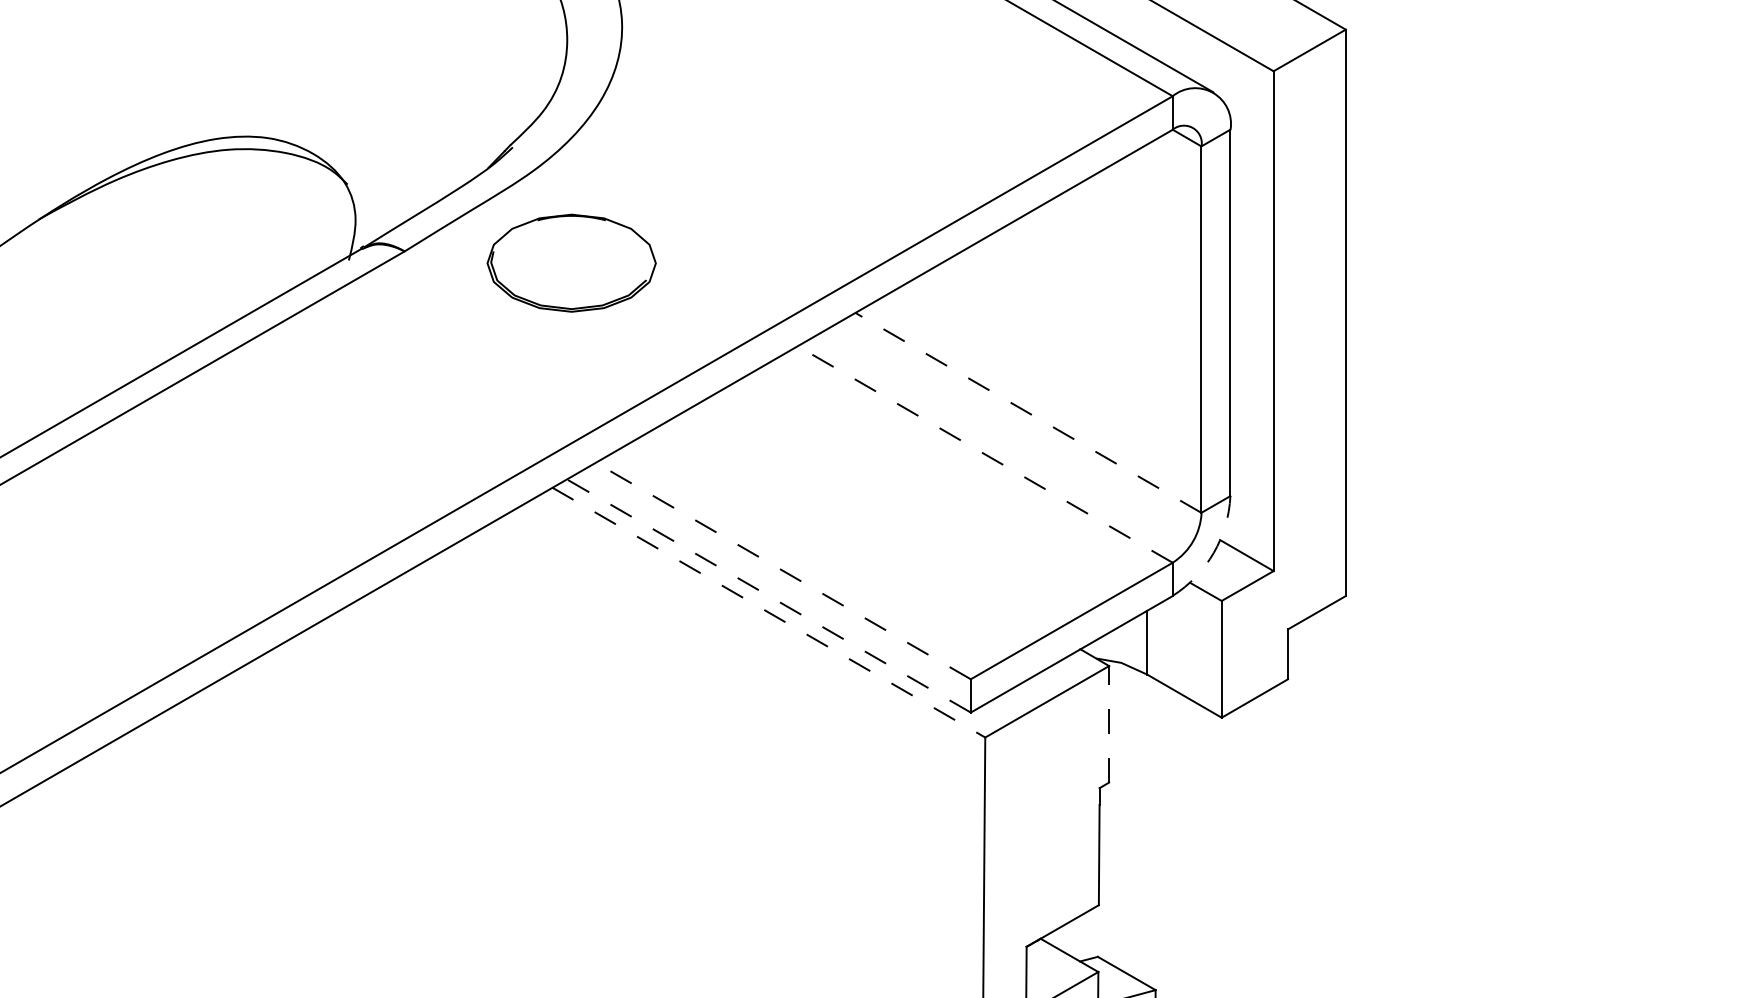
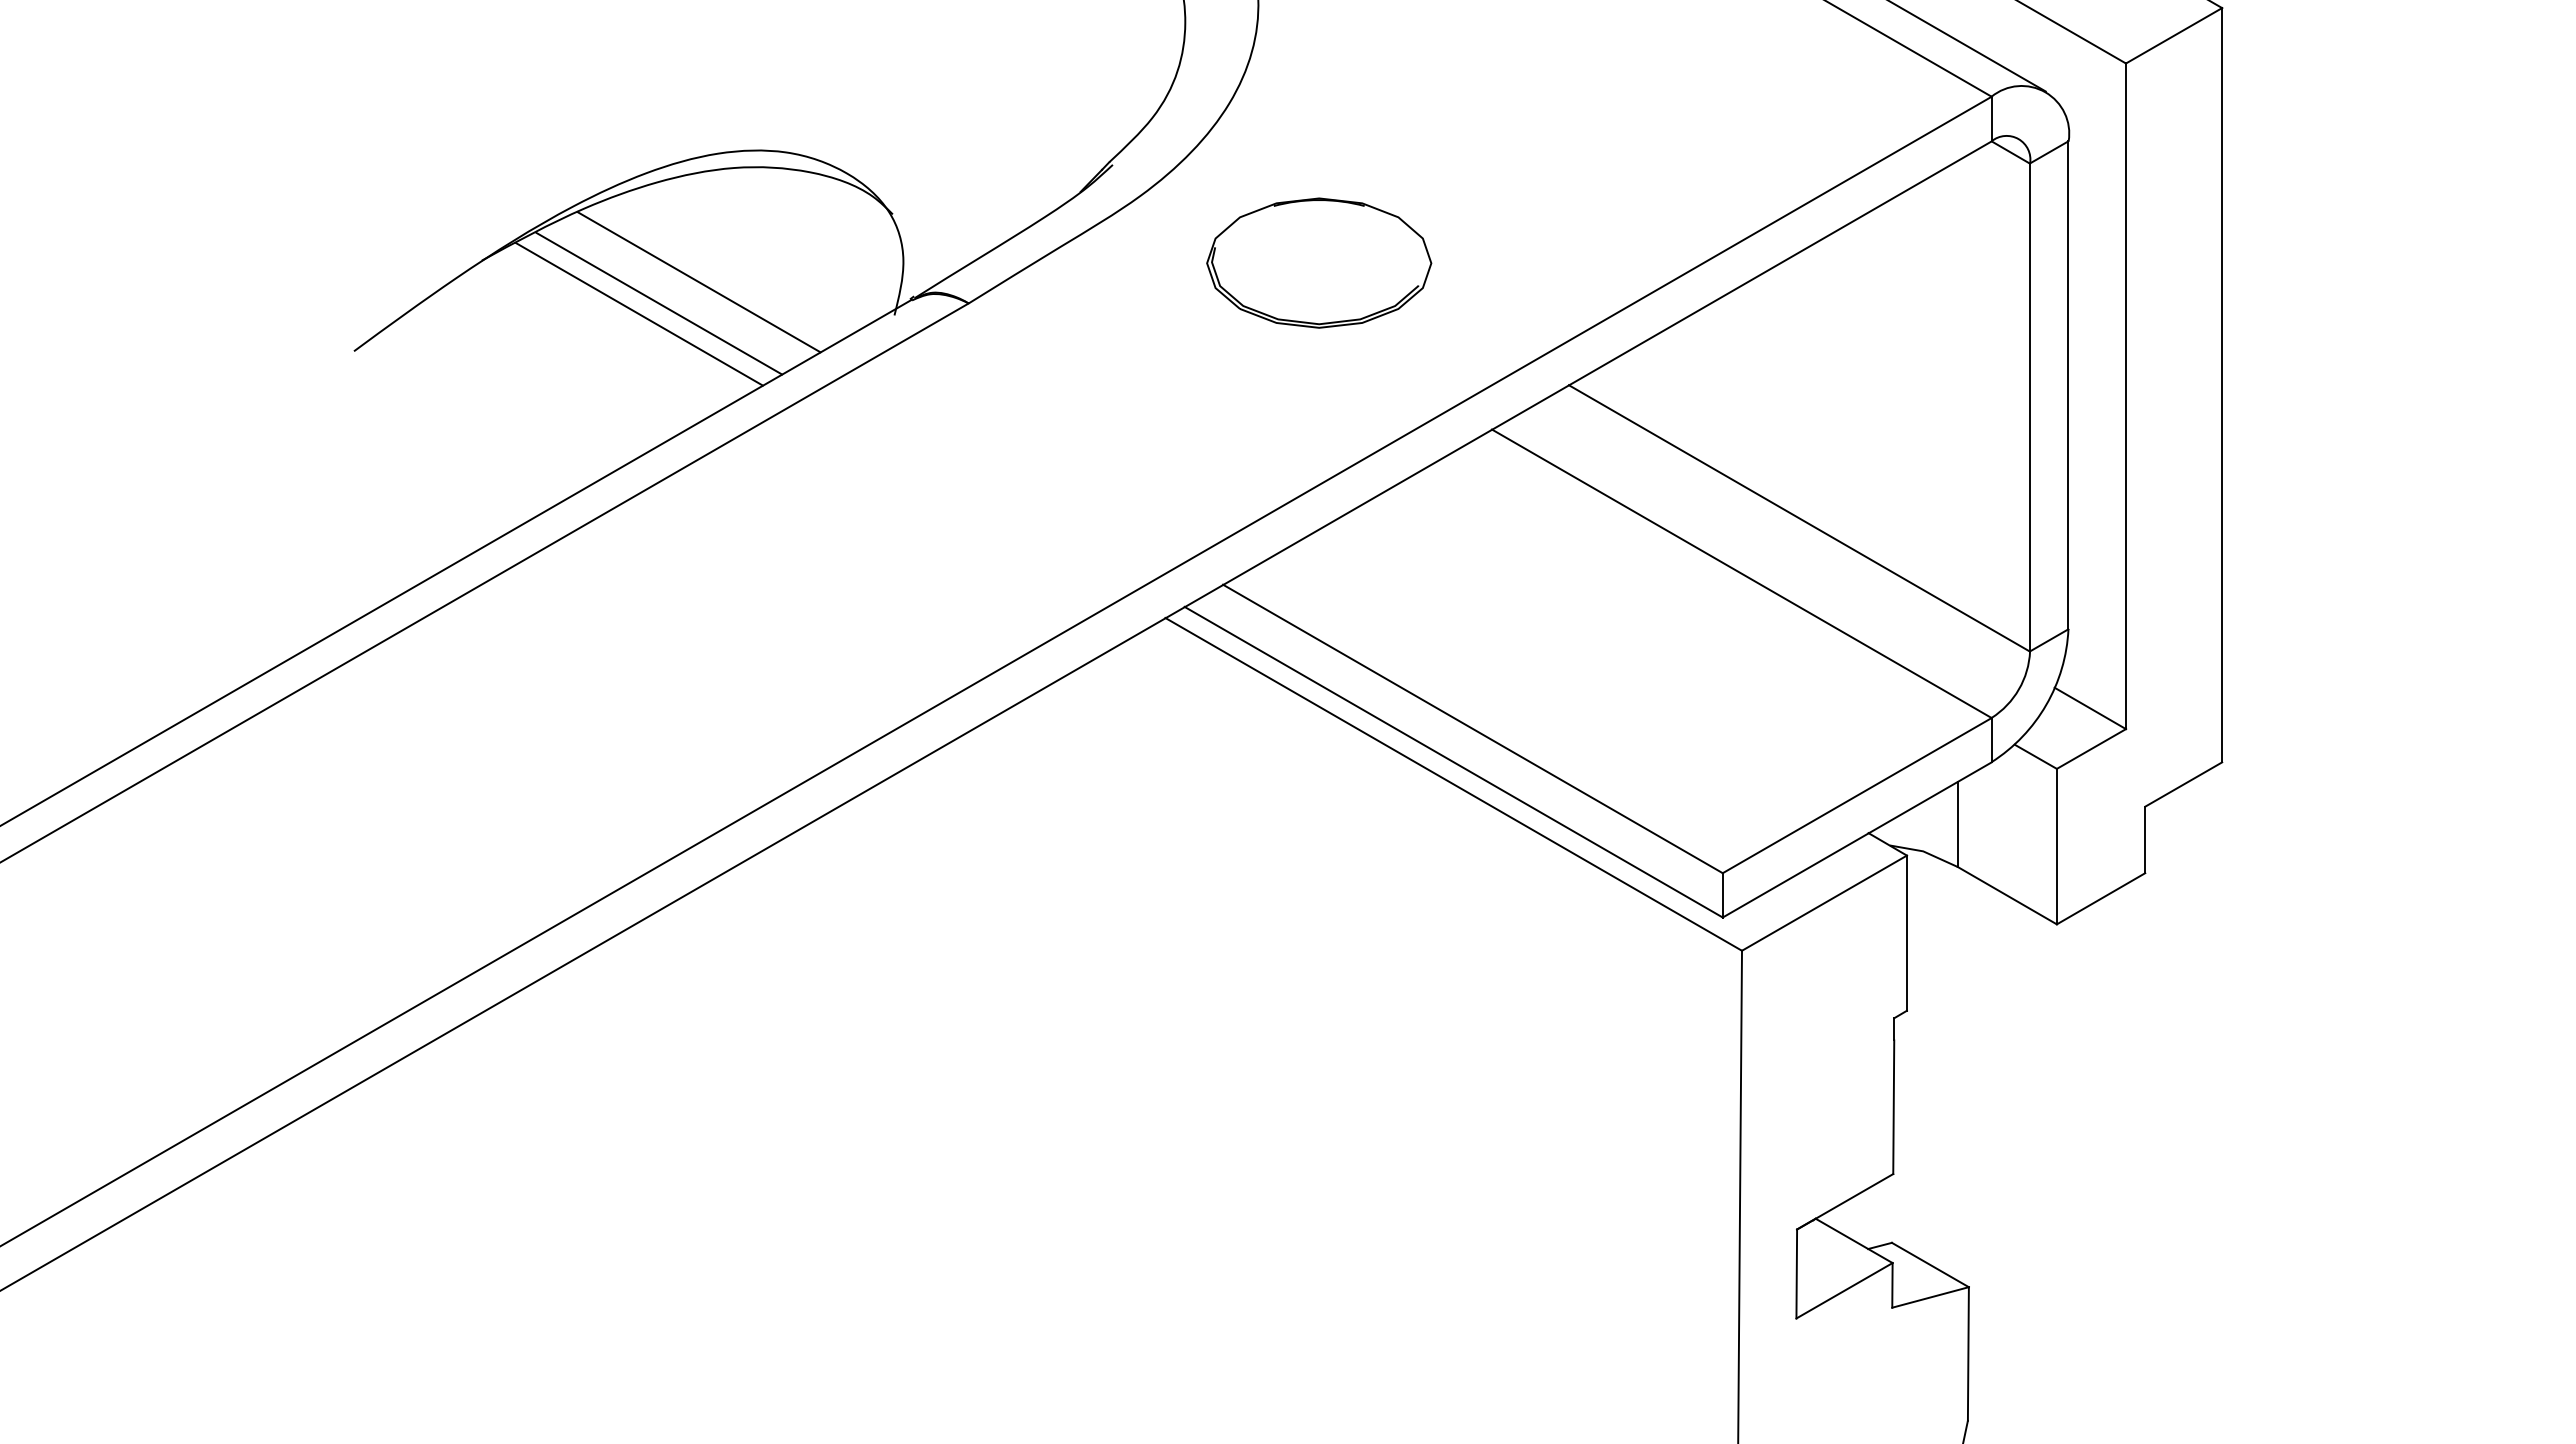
line: (201, 235) -> (698, 282), added
line: (172, 251) -> (659, 303), added
line: (157, 259) -> (639, 314), added
part: (571, 262) -> (1319, 262), moved
line: (1027, 412) -> (1798, 518), dashed -> solid
line: (984, 454) -> (1741, 573), dashed -> solid
arc: (1213, 553) -> (2046, 705), dashed -> solid
line: (782, 570) -> (1472, 728), dashed -> solid
line: (768, 596) -> (1453, 762), dashed -> solid
line: (768, 612) -> (1453, 784), dashed -> solid
line: (1108, 724) -> (1906, 933), dashed -> solid

